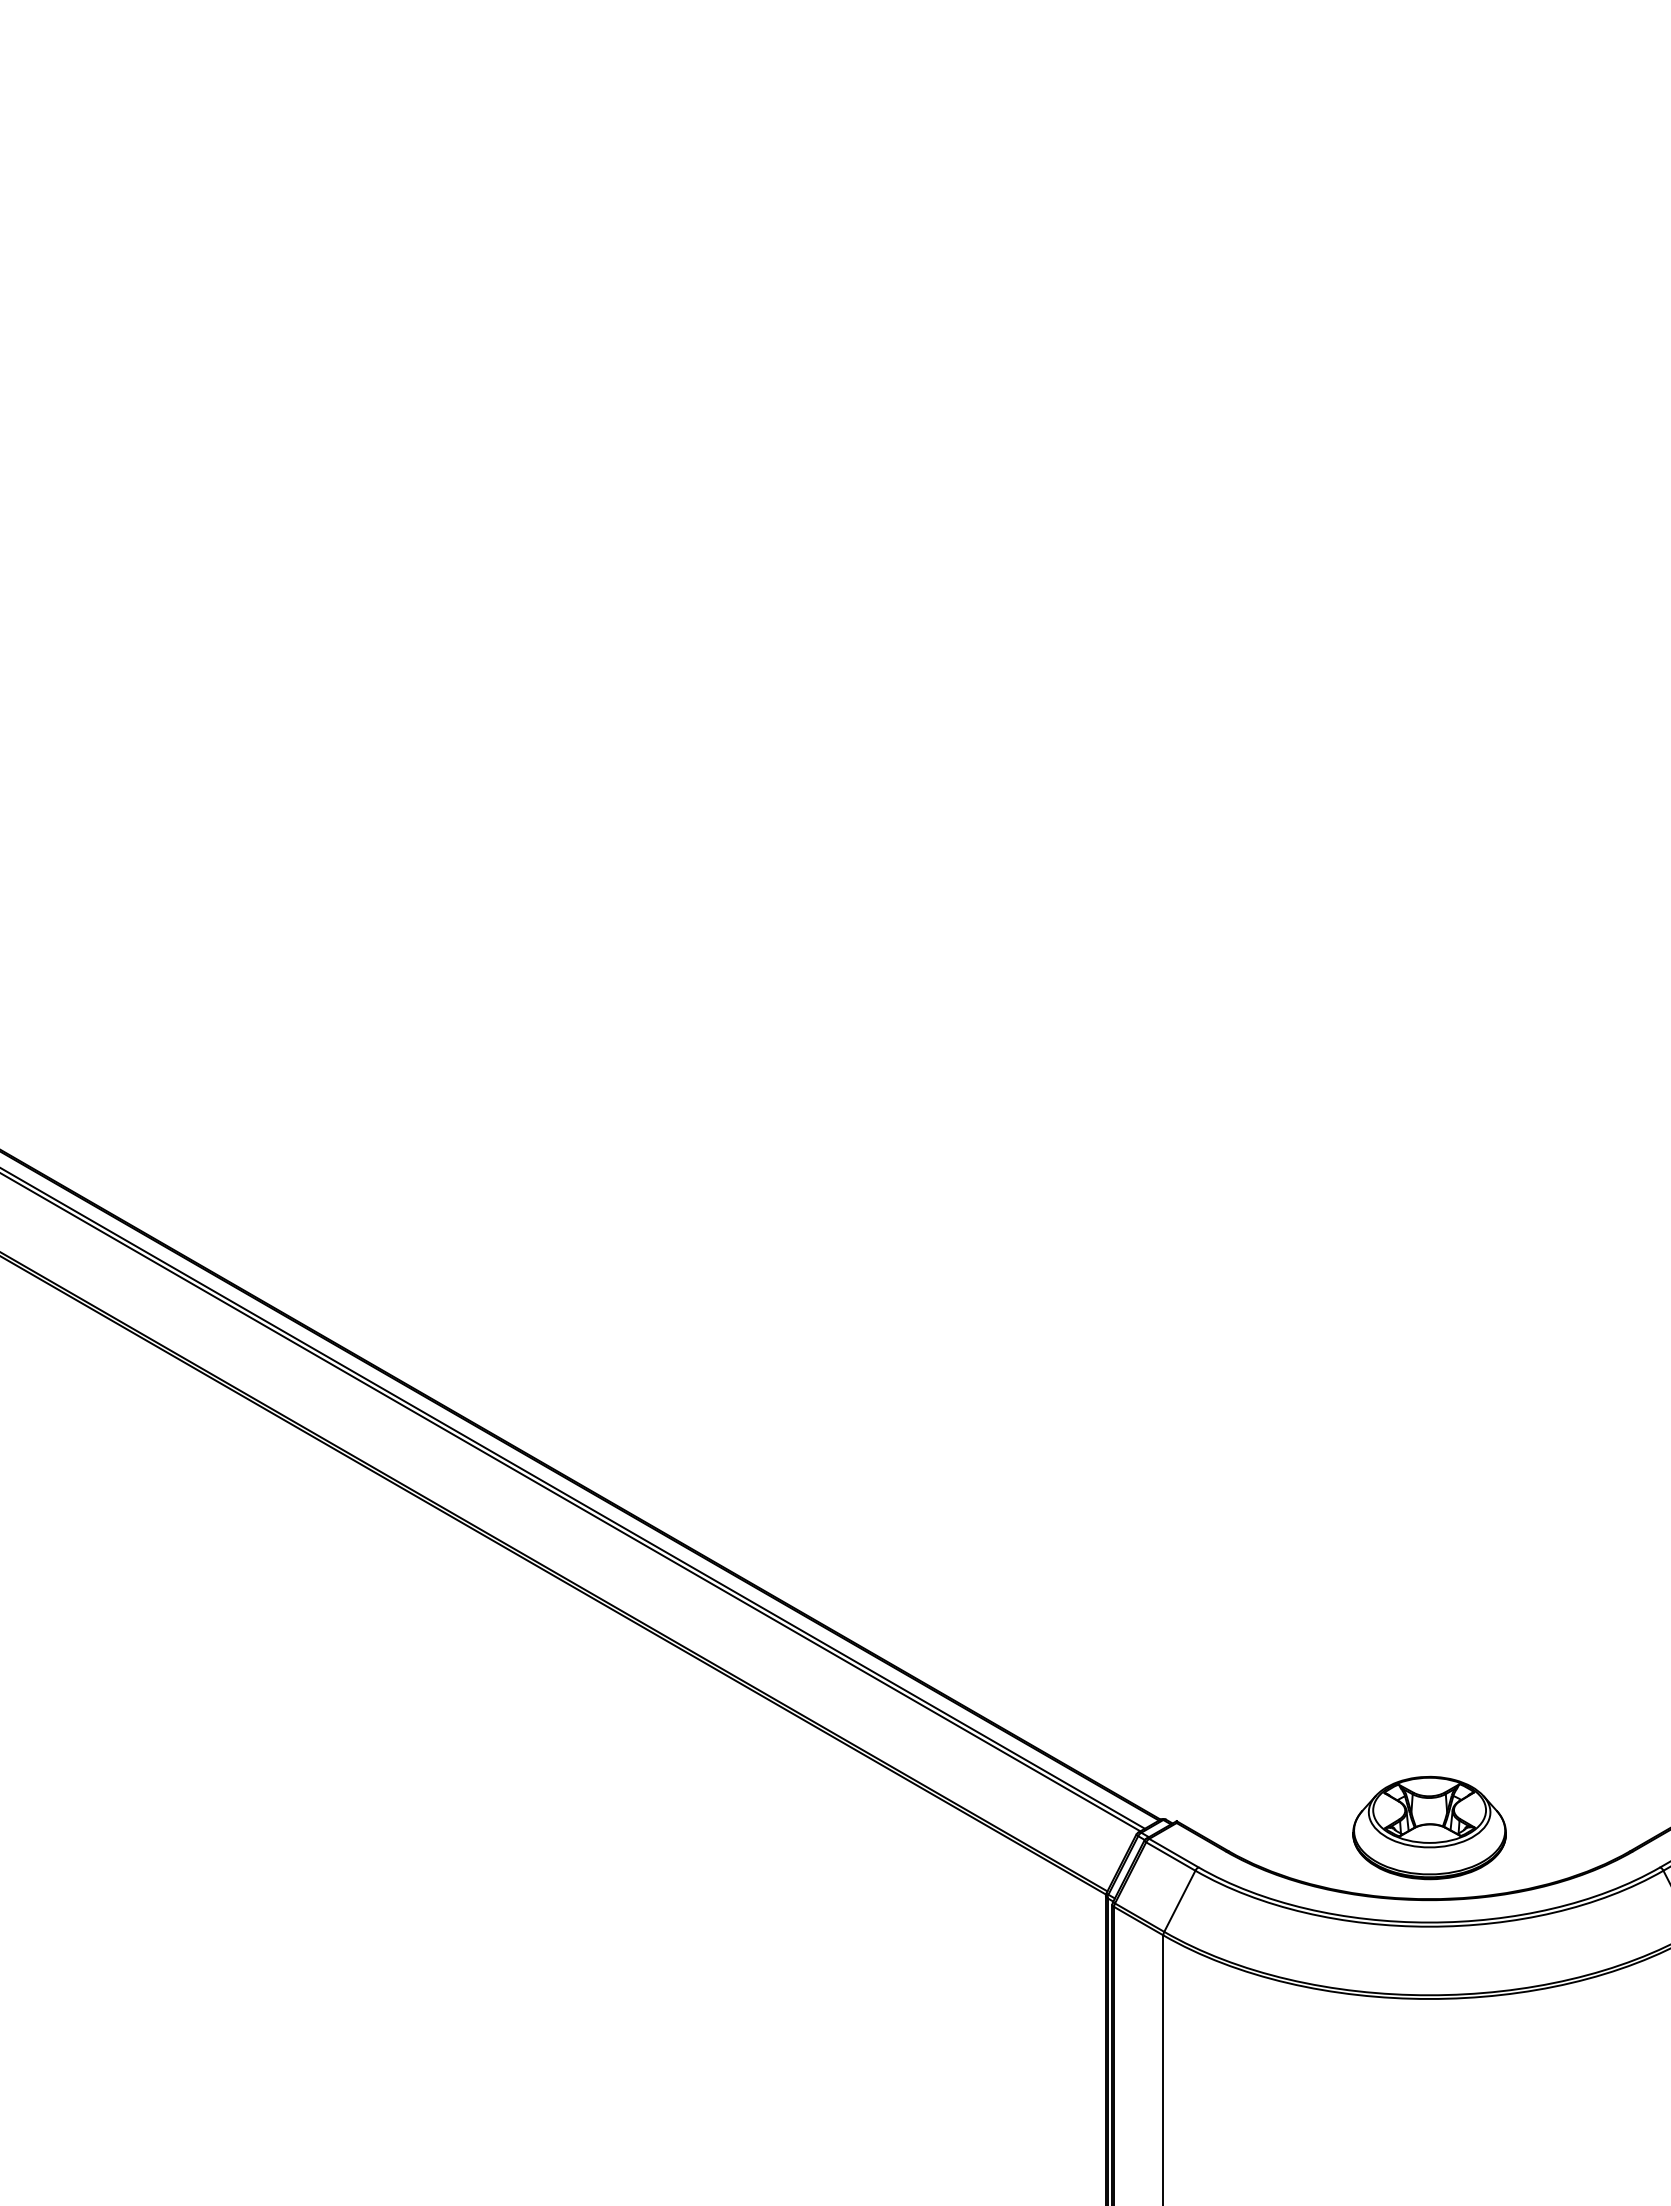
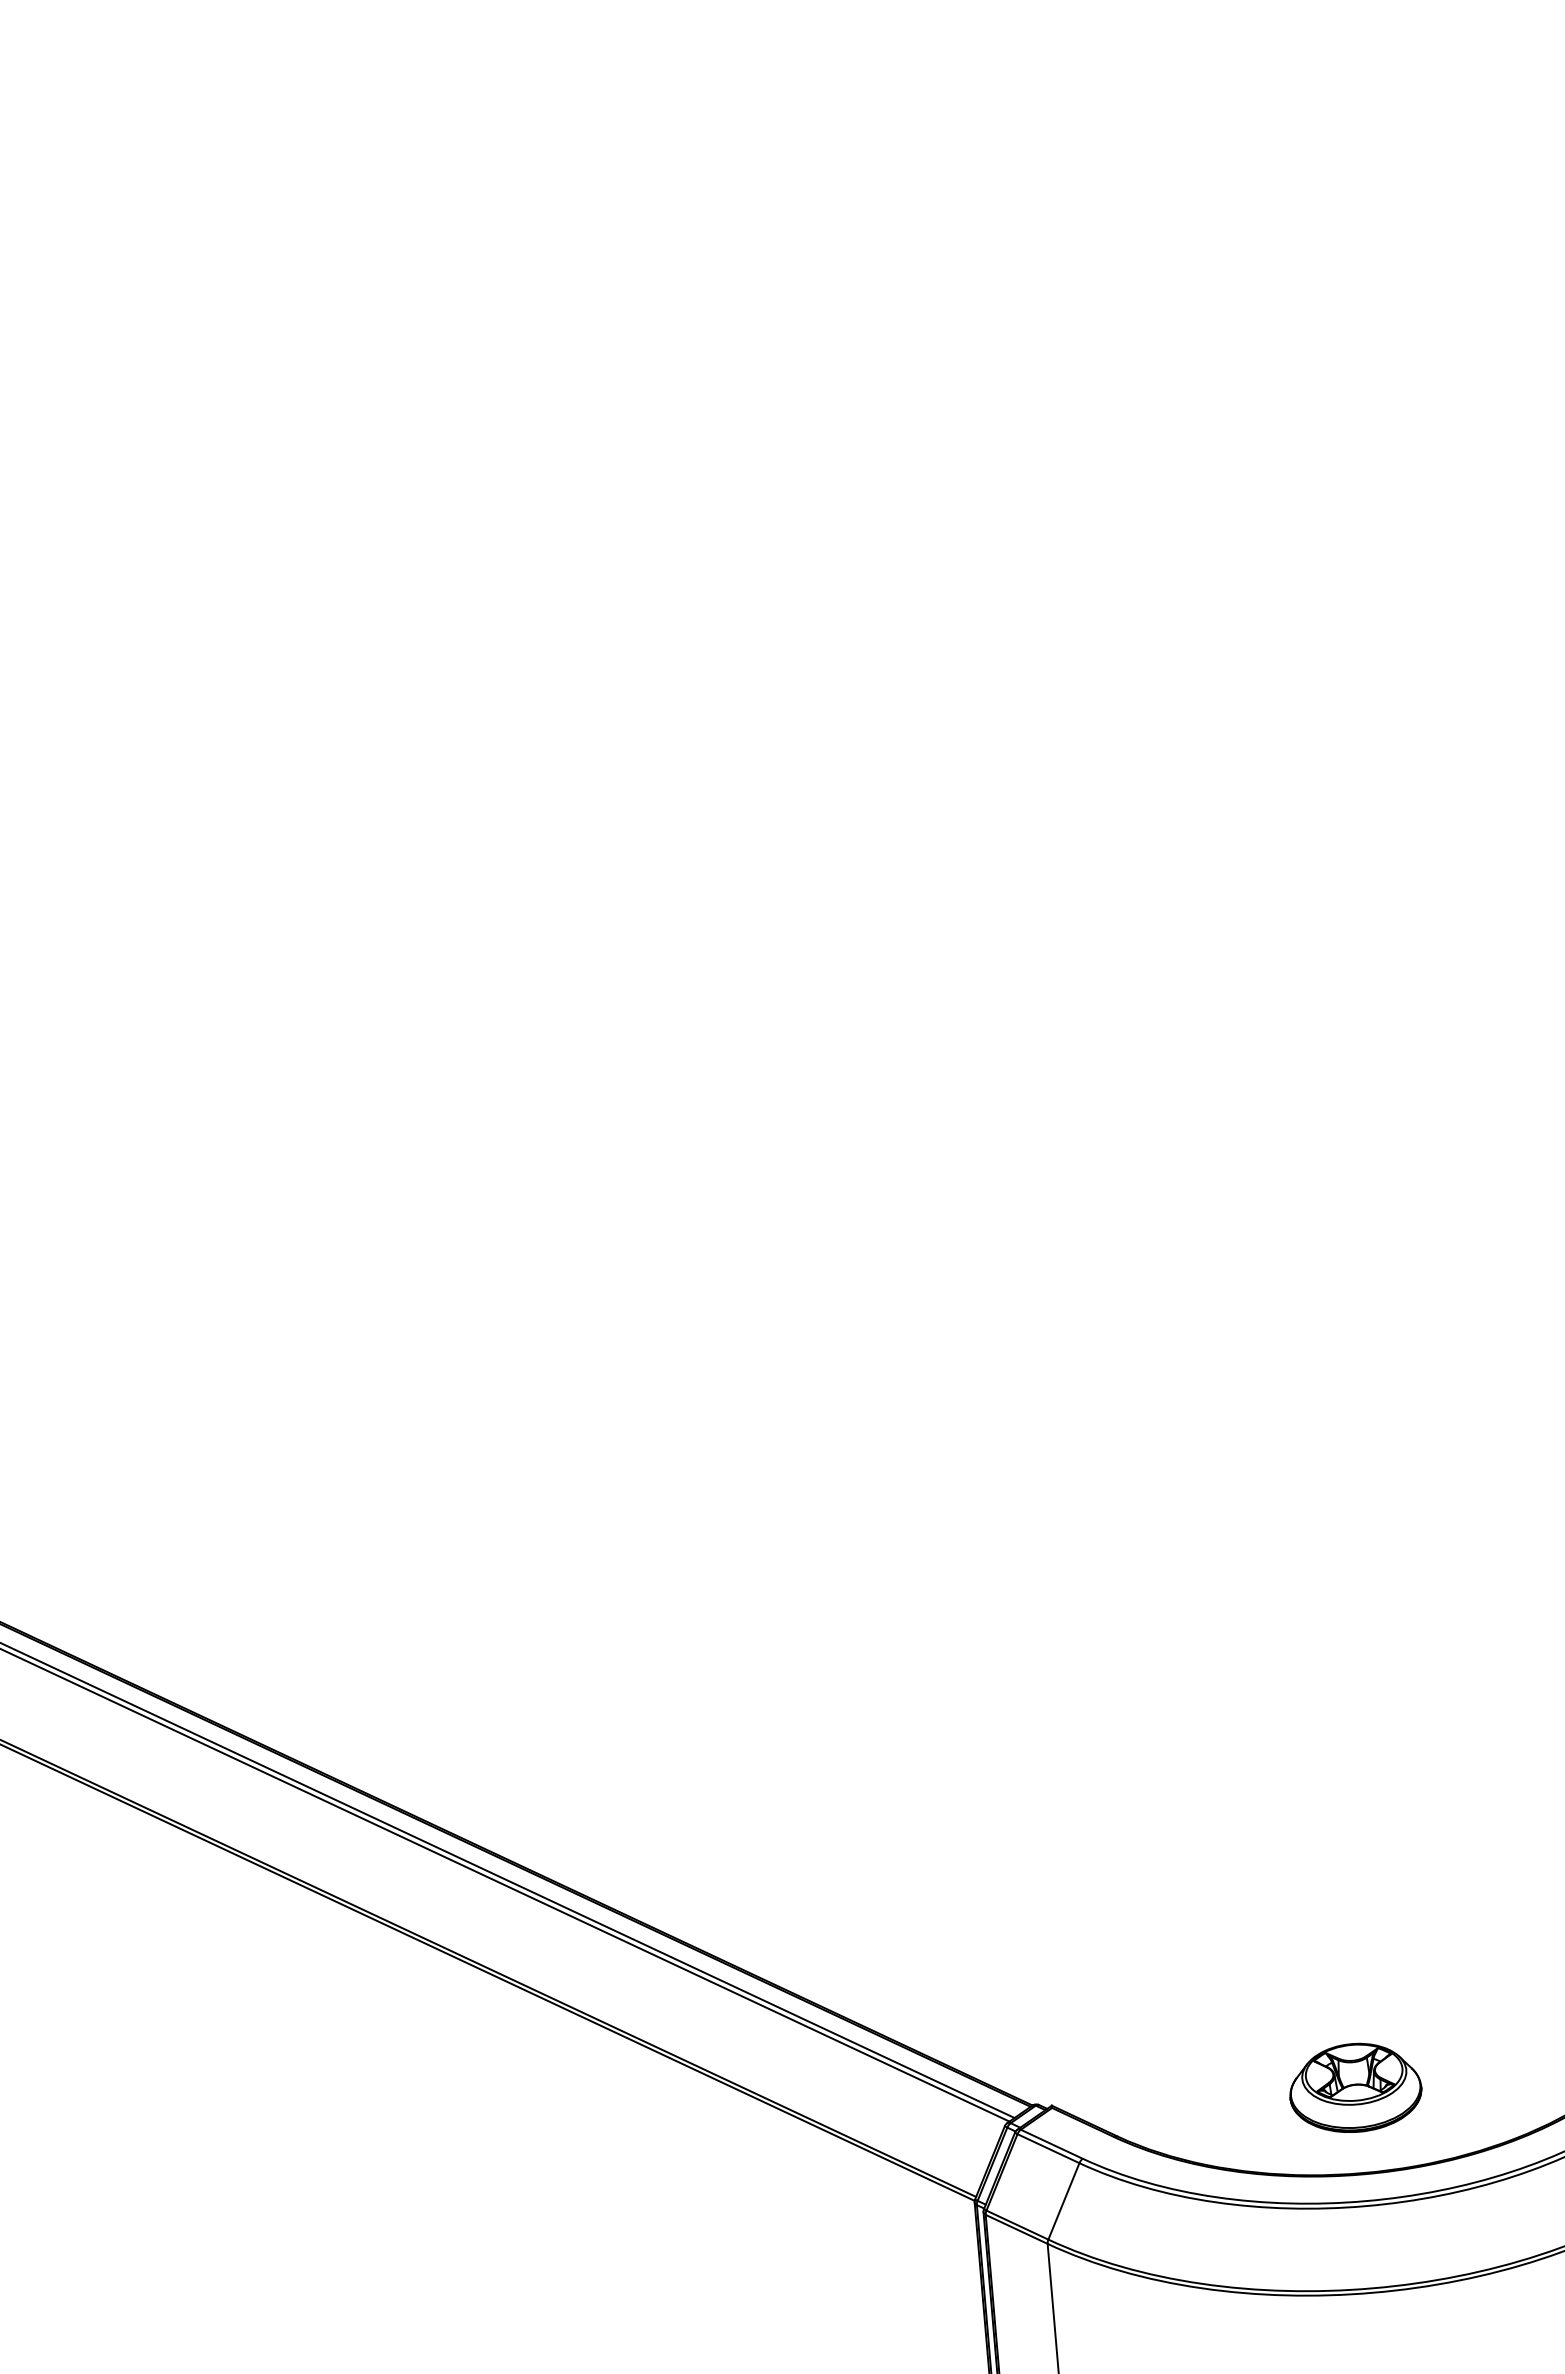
part: (1428, 1827) -> (1354, 2087), size x0.71

